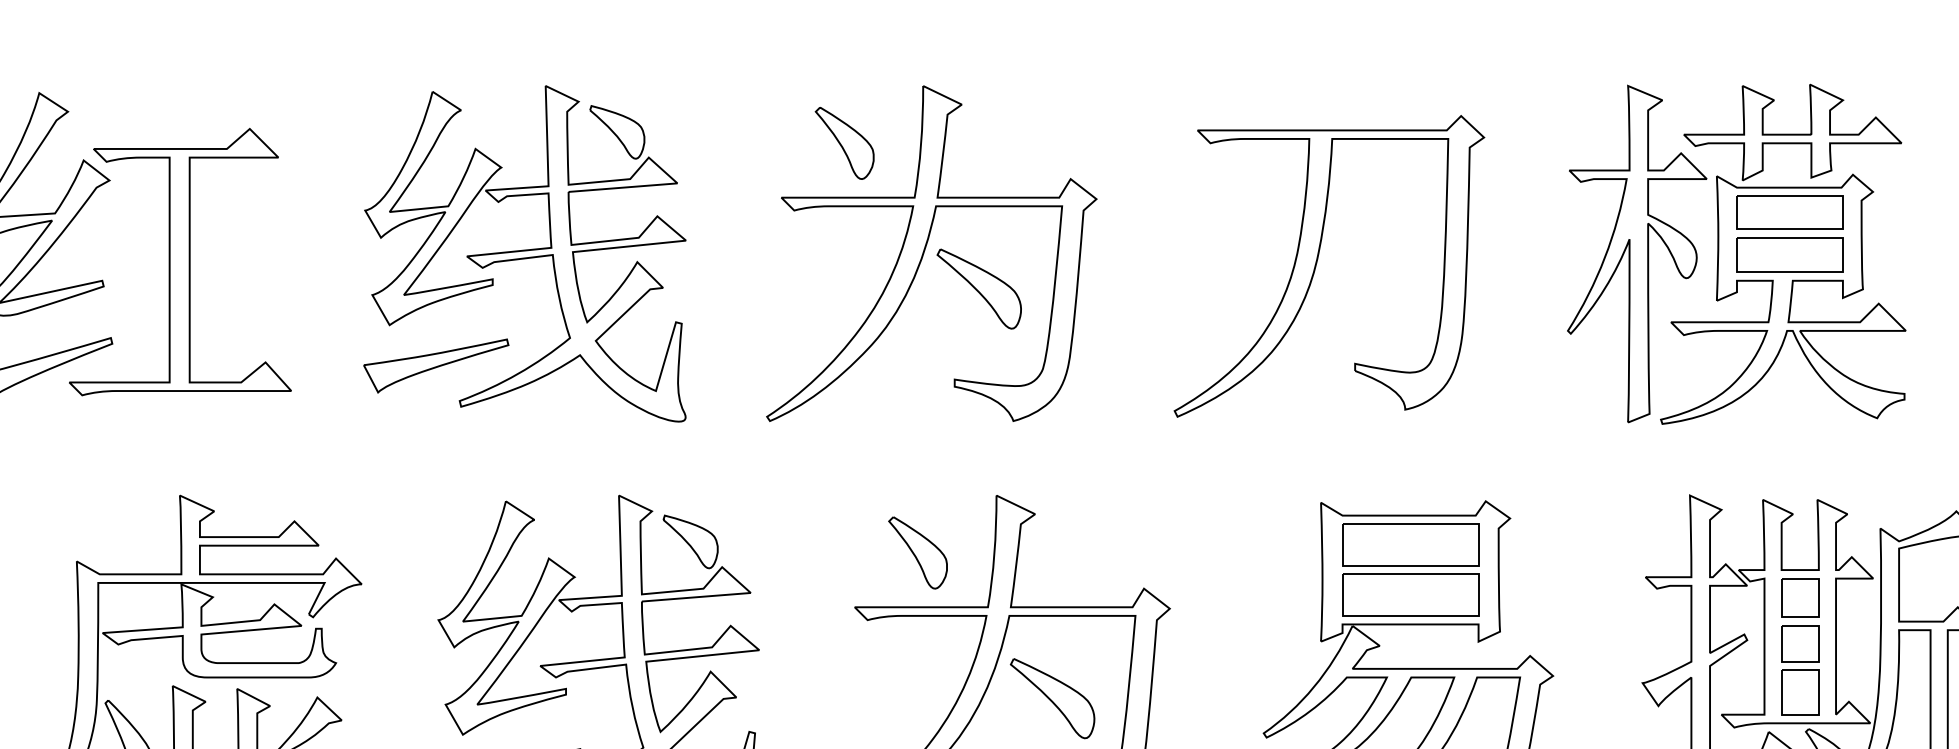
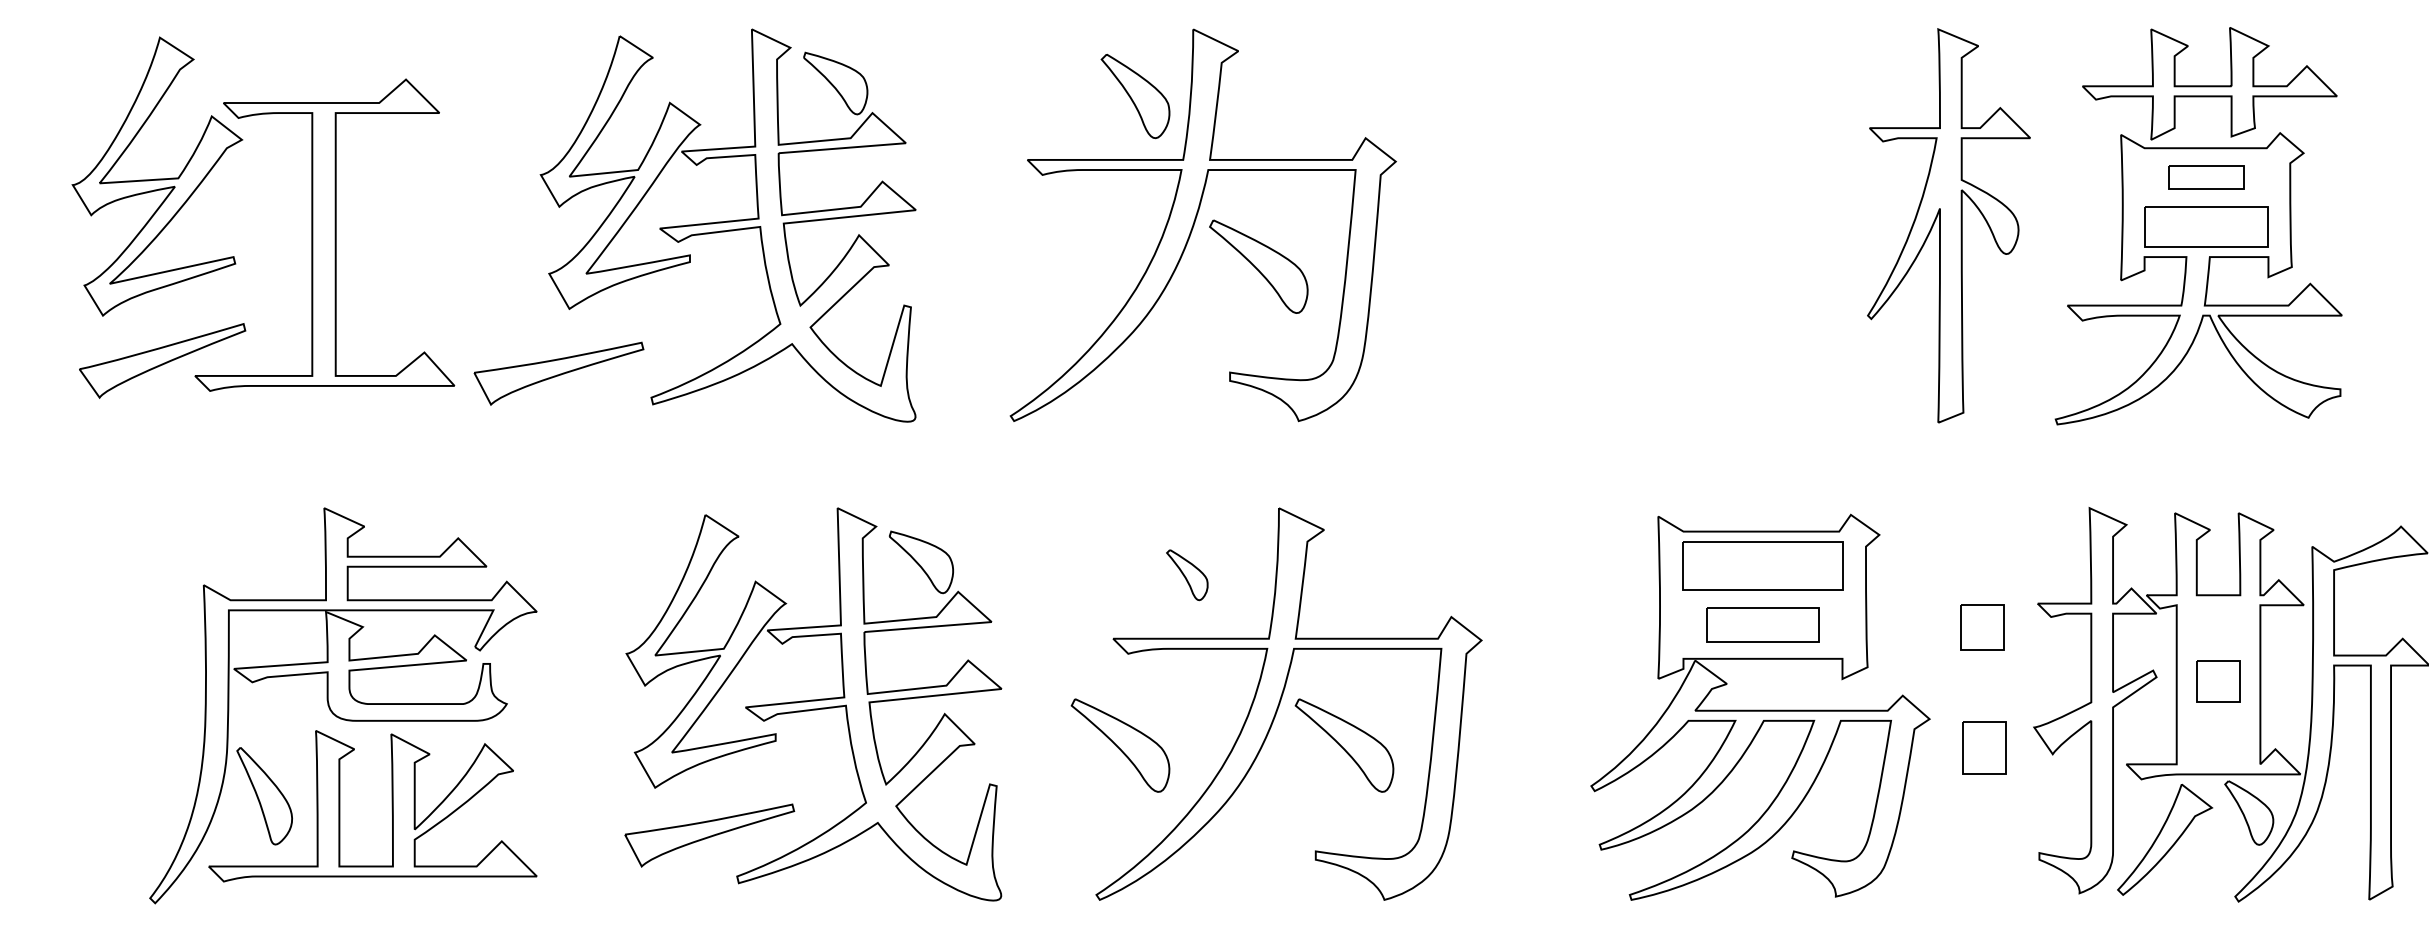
part: (844, 143) -> (1135, 96), moved
part: (1789, 212) -> (2206, 177), size x0.6
part: (1636, 253) -> (1948, 225), moved
part: (1316, 264) -> (1653, 238), removed
part: (435, 365) -> (558, 373), moved
part: (918, 552) -> (1187, 574), size x0.6
part: (1410, 595) -> (1762, 624), size x0.7
part: (1800, 597) -> (1982, 627), moved
part: (1800, 691) -> (1984, 747), moved
part: (860, 698) -> (1120, 745), added

